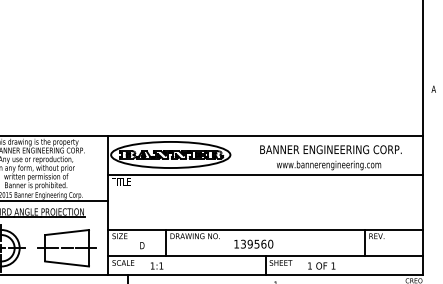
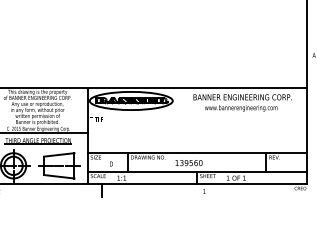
line: (264, 174) -> (196, 114), removed

